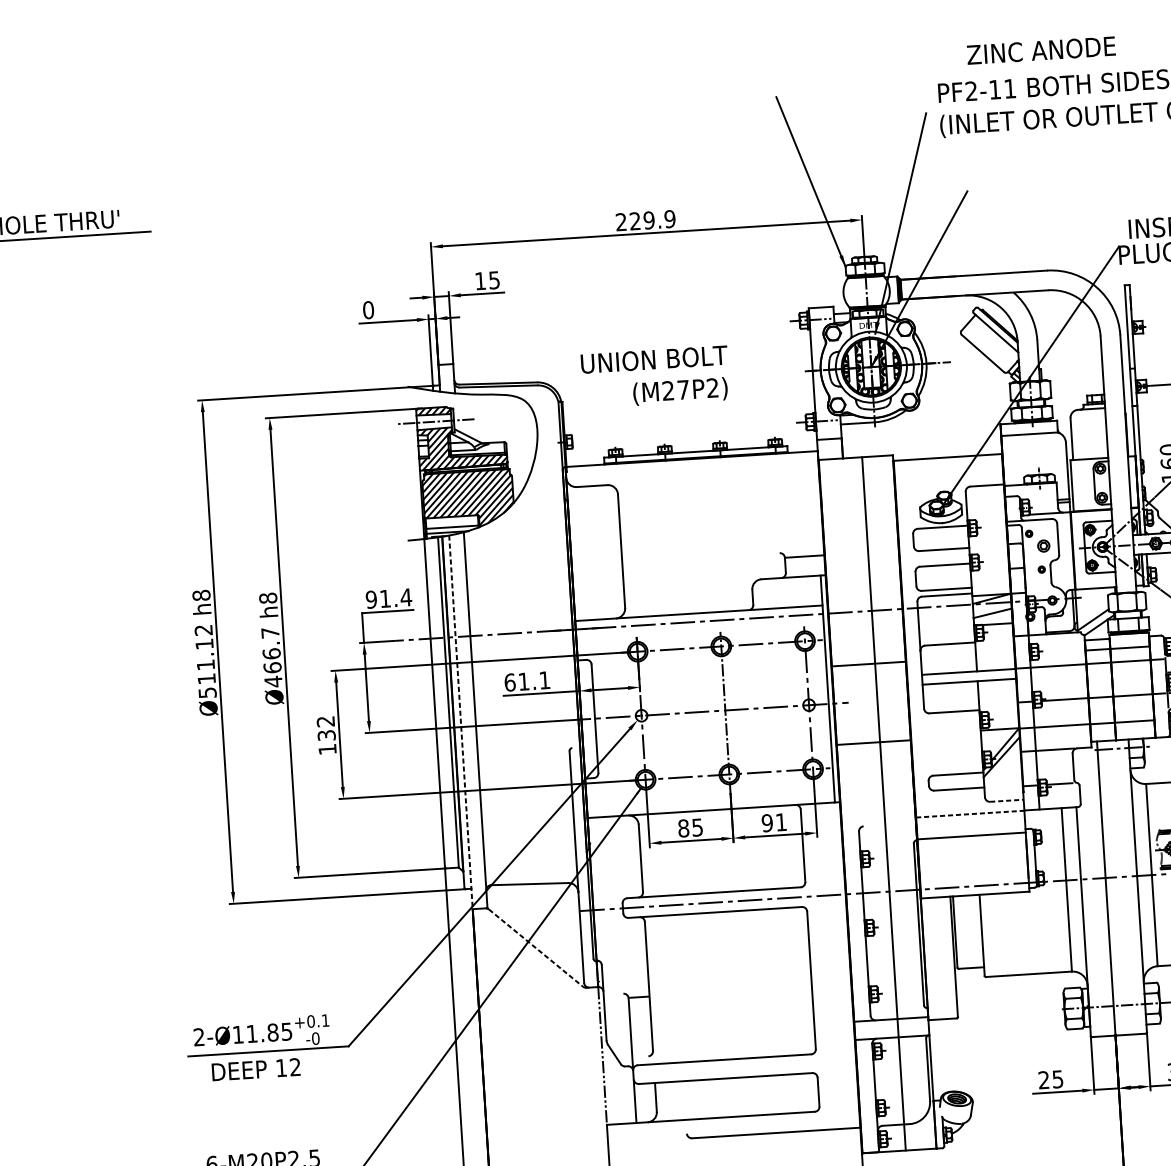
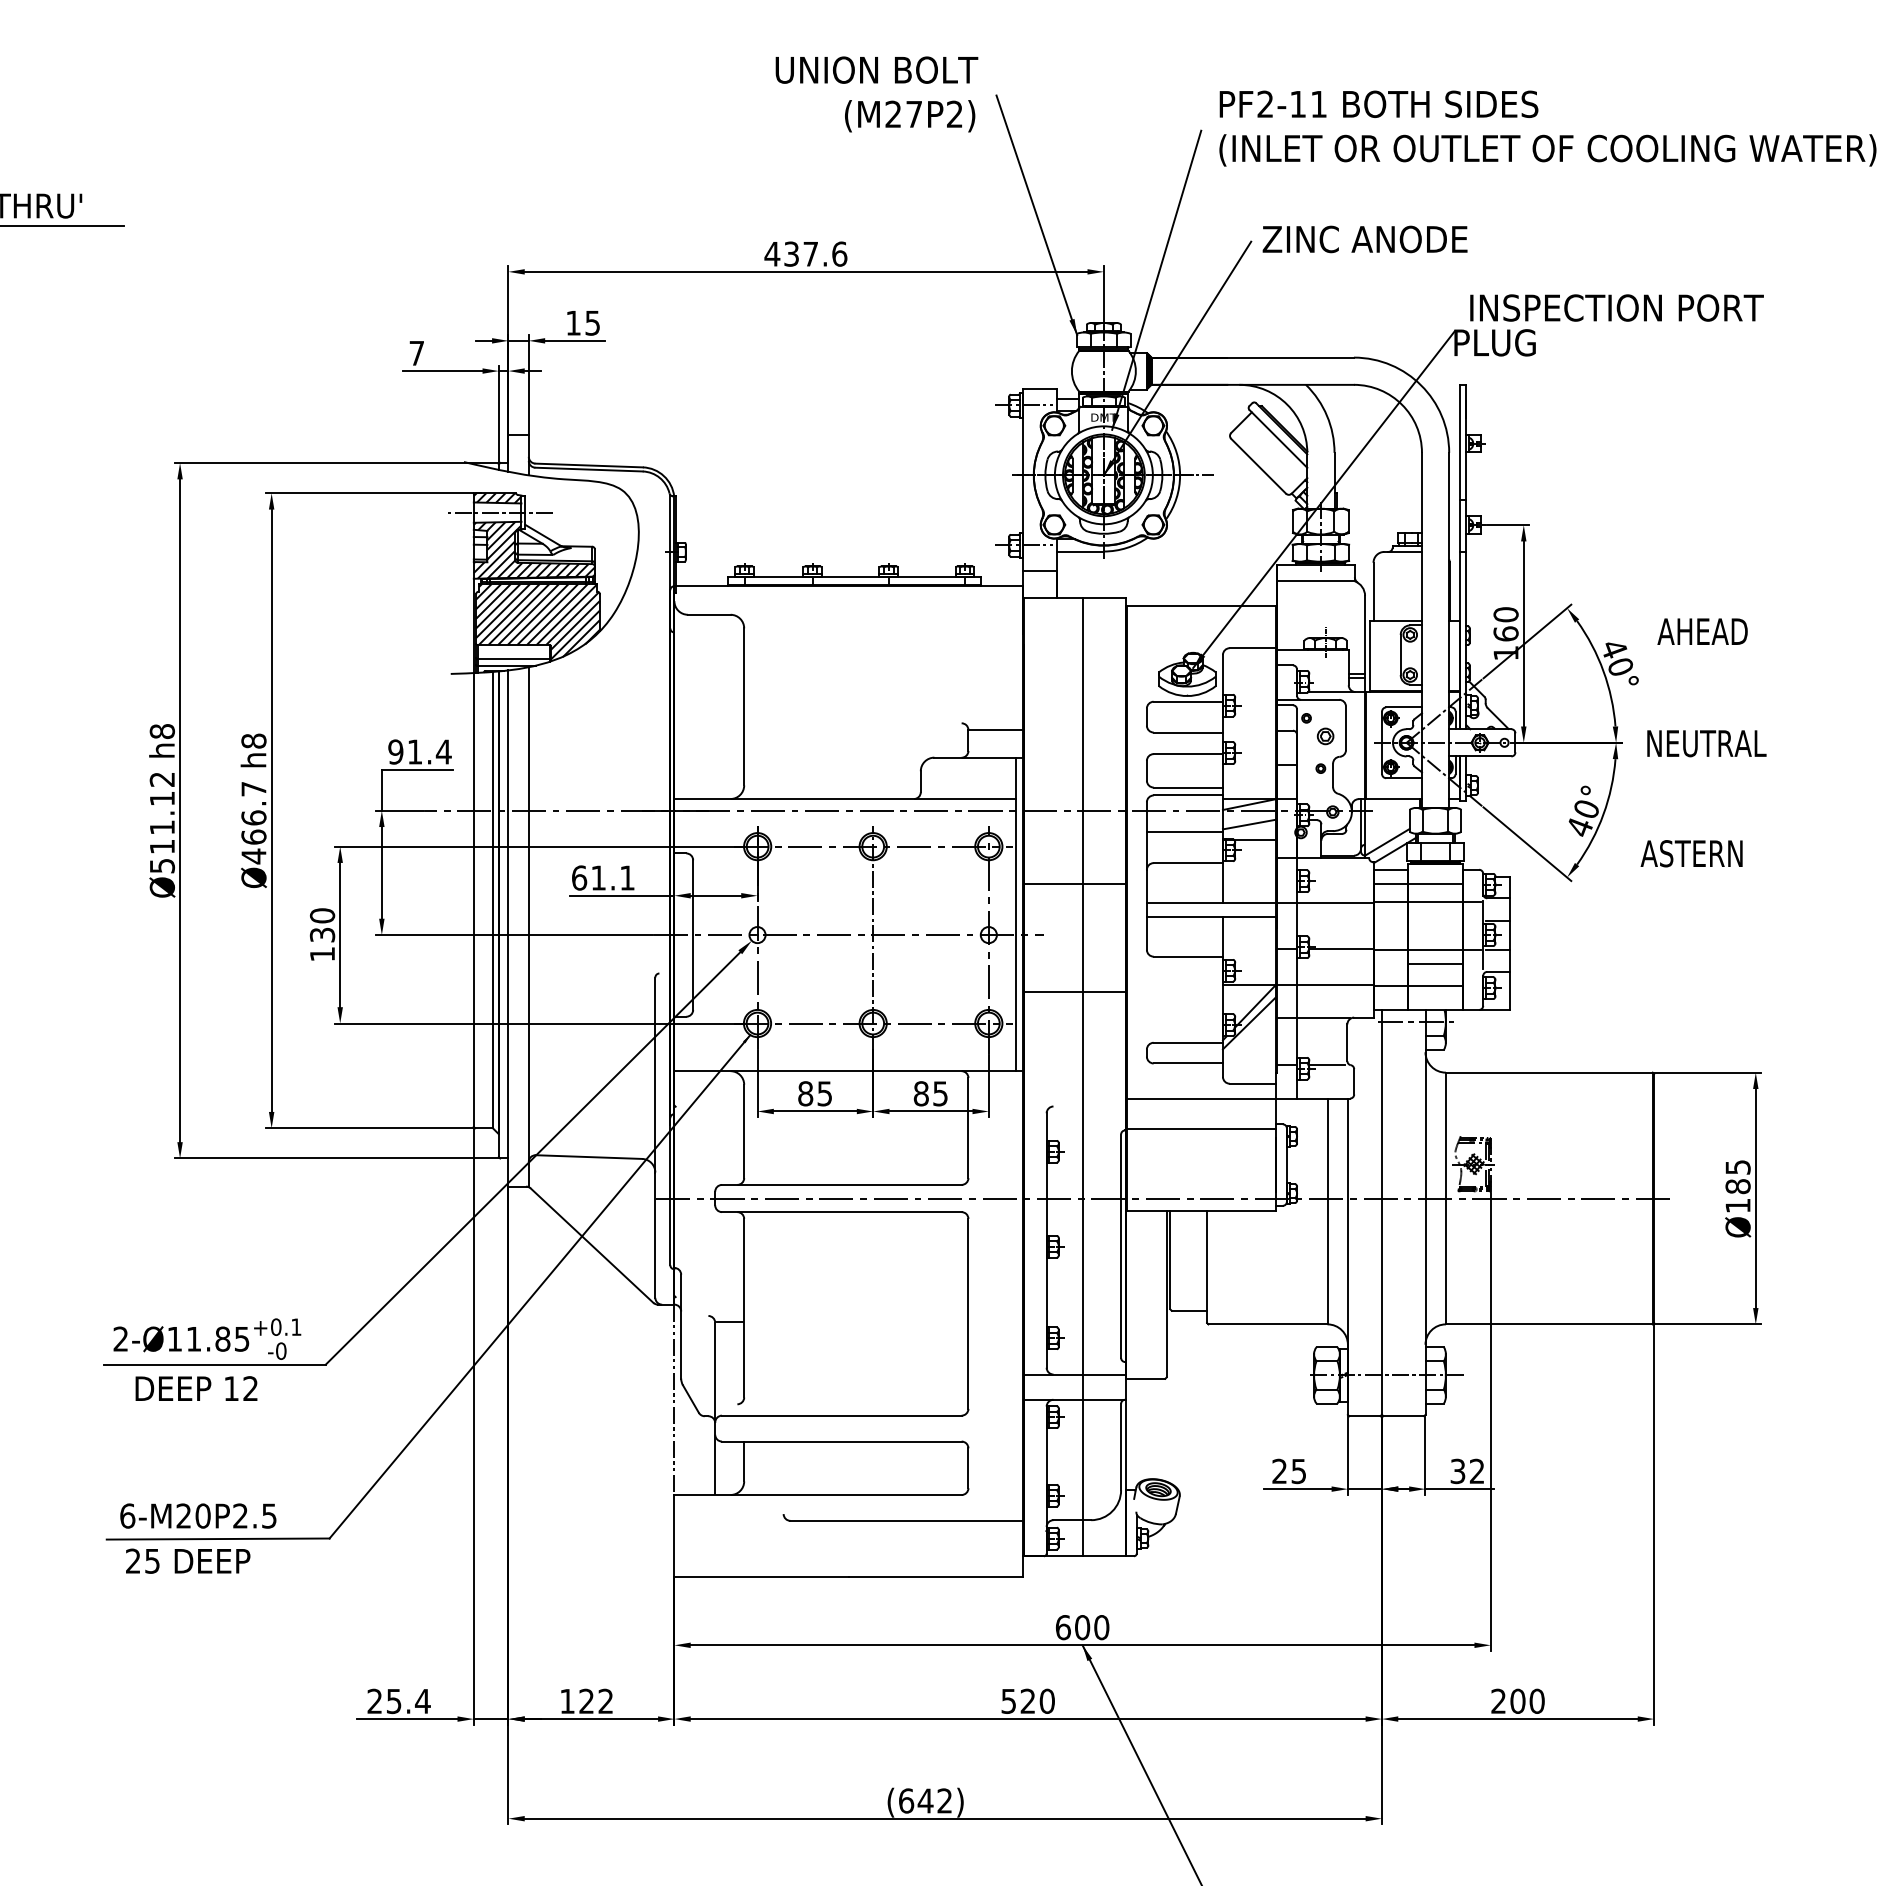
text: (1040, 50) -> (1364, 239), moved
text: (645, 220) -> (805, 253), 229.9 -> 437.6
text: (368, 309) -> (416, 352), 0 -> 7
text: (655, 377) -> (876, 94), moved
line: (946, 622) -> (1184, 832), added
line: (1133, 705) -> (1435, 963), added
text: (325, 721) -> (322, 915), 132 -> 130
line: (461, 723) -> (508, 929), dashed -> solid
line: (1007, 800) -> (1253, 1083), dashed -> solid
line: (970, 813) -> (1201, 1098), dashed -> solid
text: (774, 822) -> (930, 1093), 91 -> 85
line: (536, 947) -> (592, 1245), dashed -> solid

